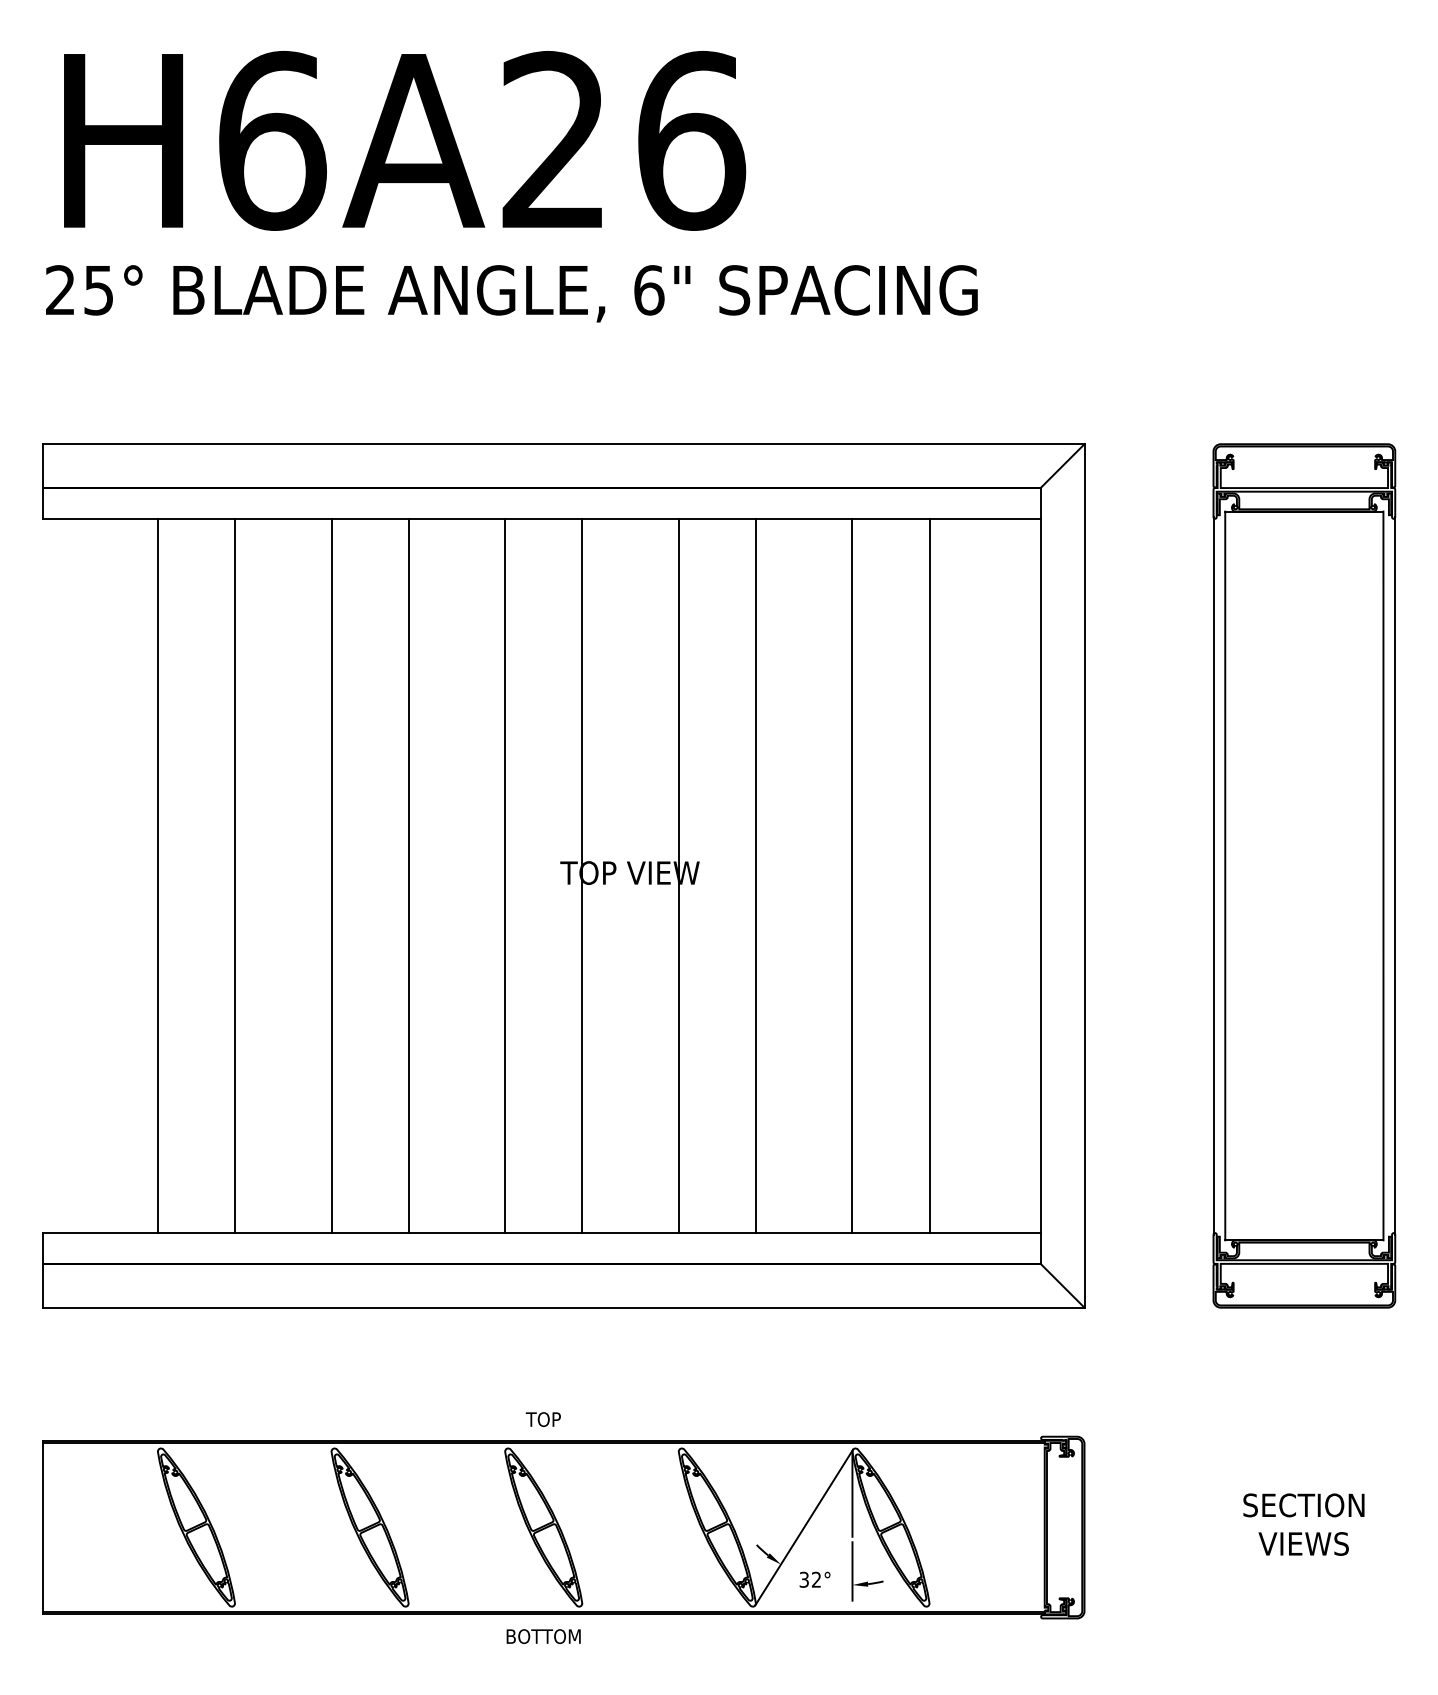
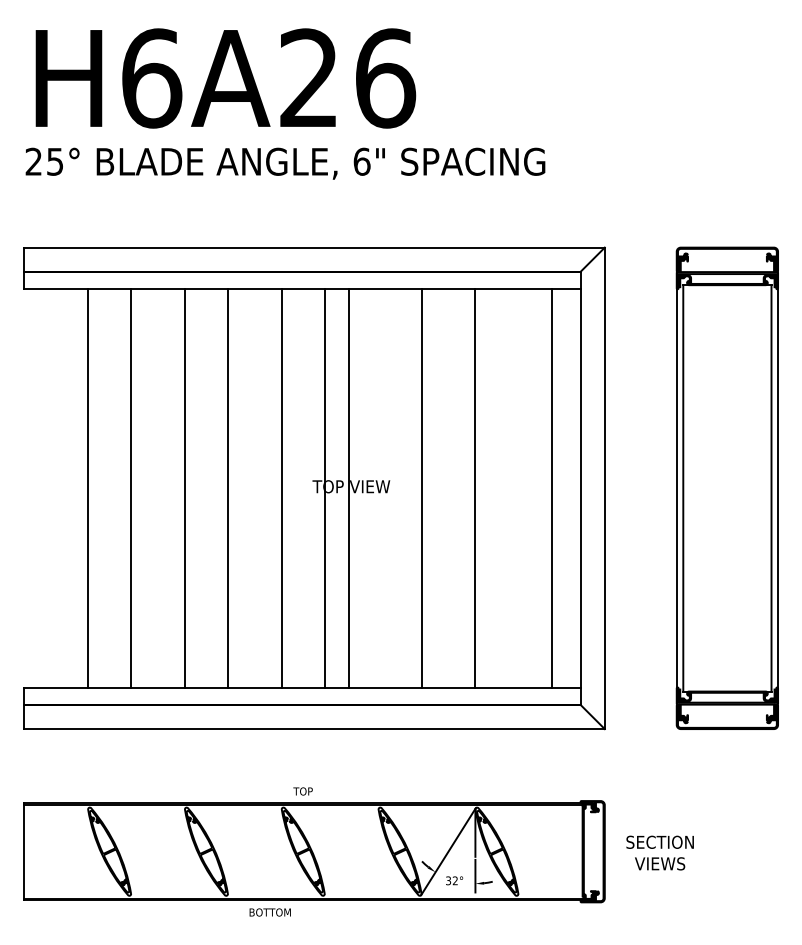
line: (678, 876) -> (348, 488), moved
line: (929, 876) -> (552, 488), moved
text: (1302, 1523) -> (659, 852), moved
text: (542, 1636) -> (269, 912), moved

